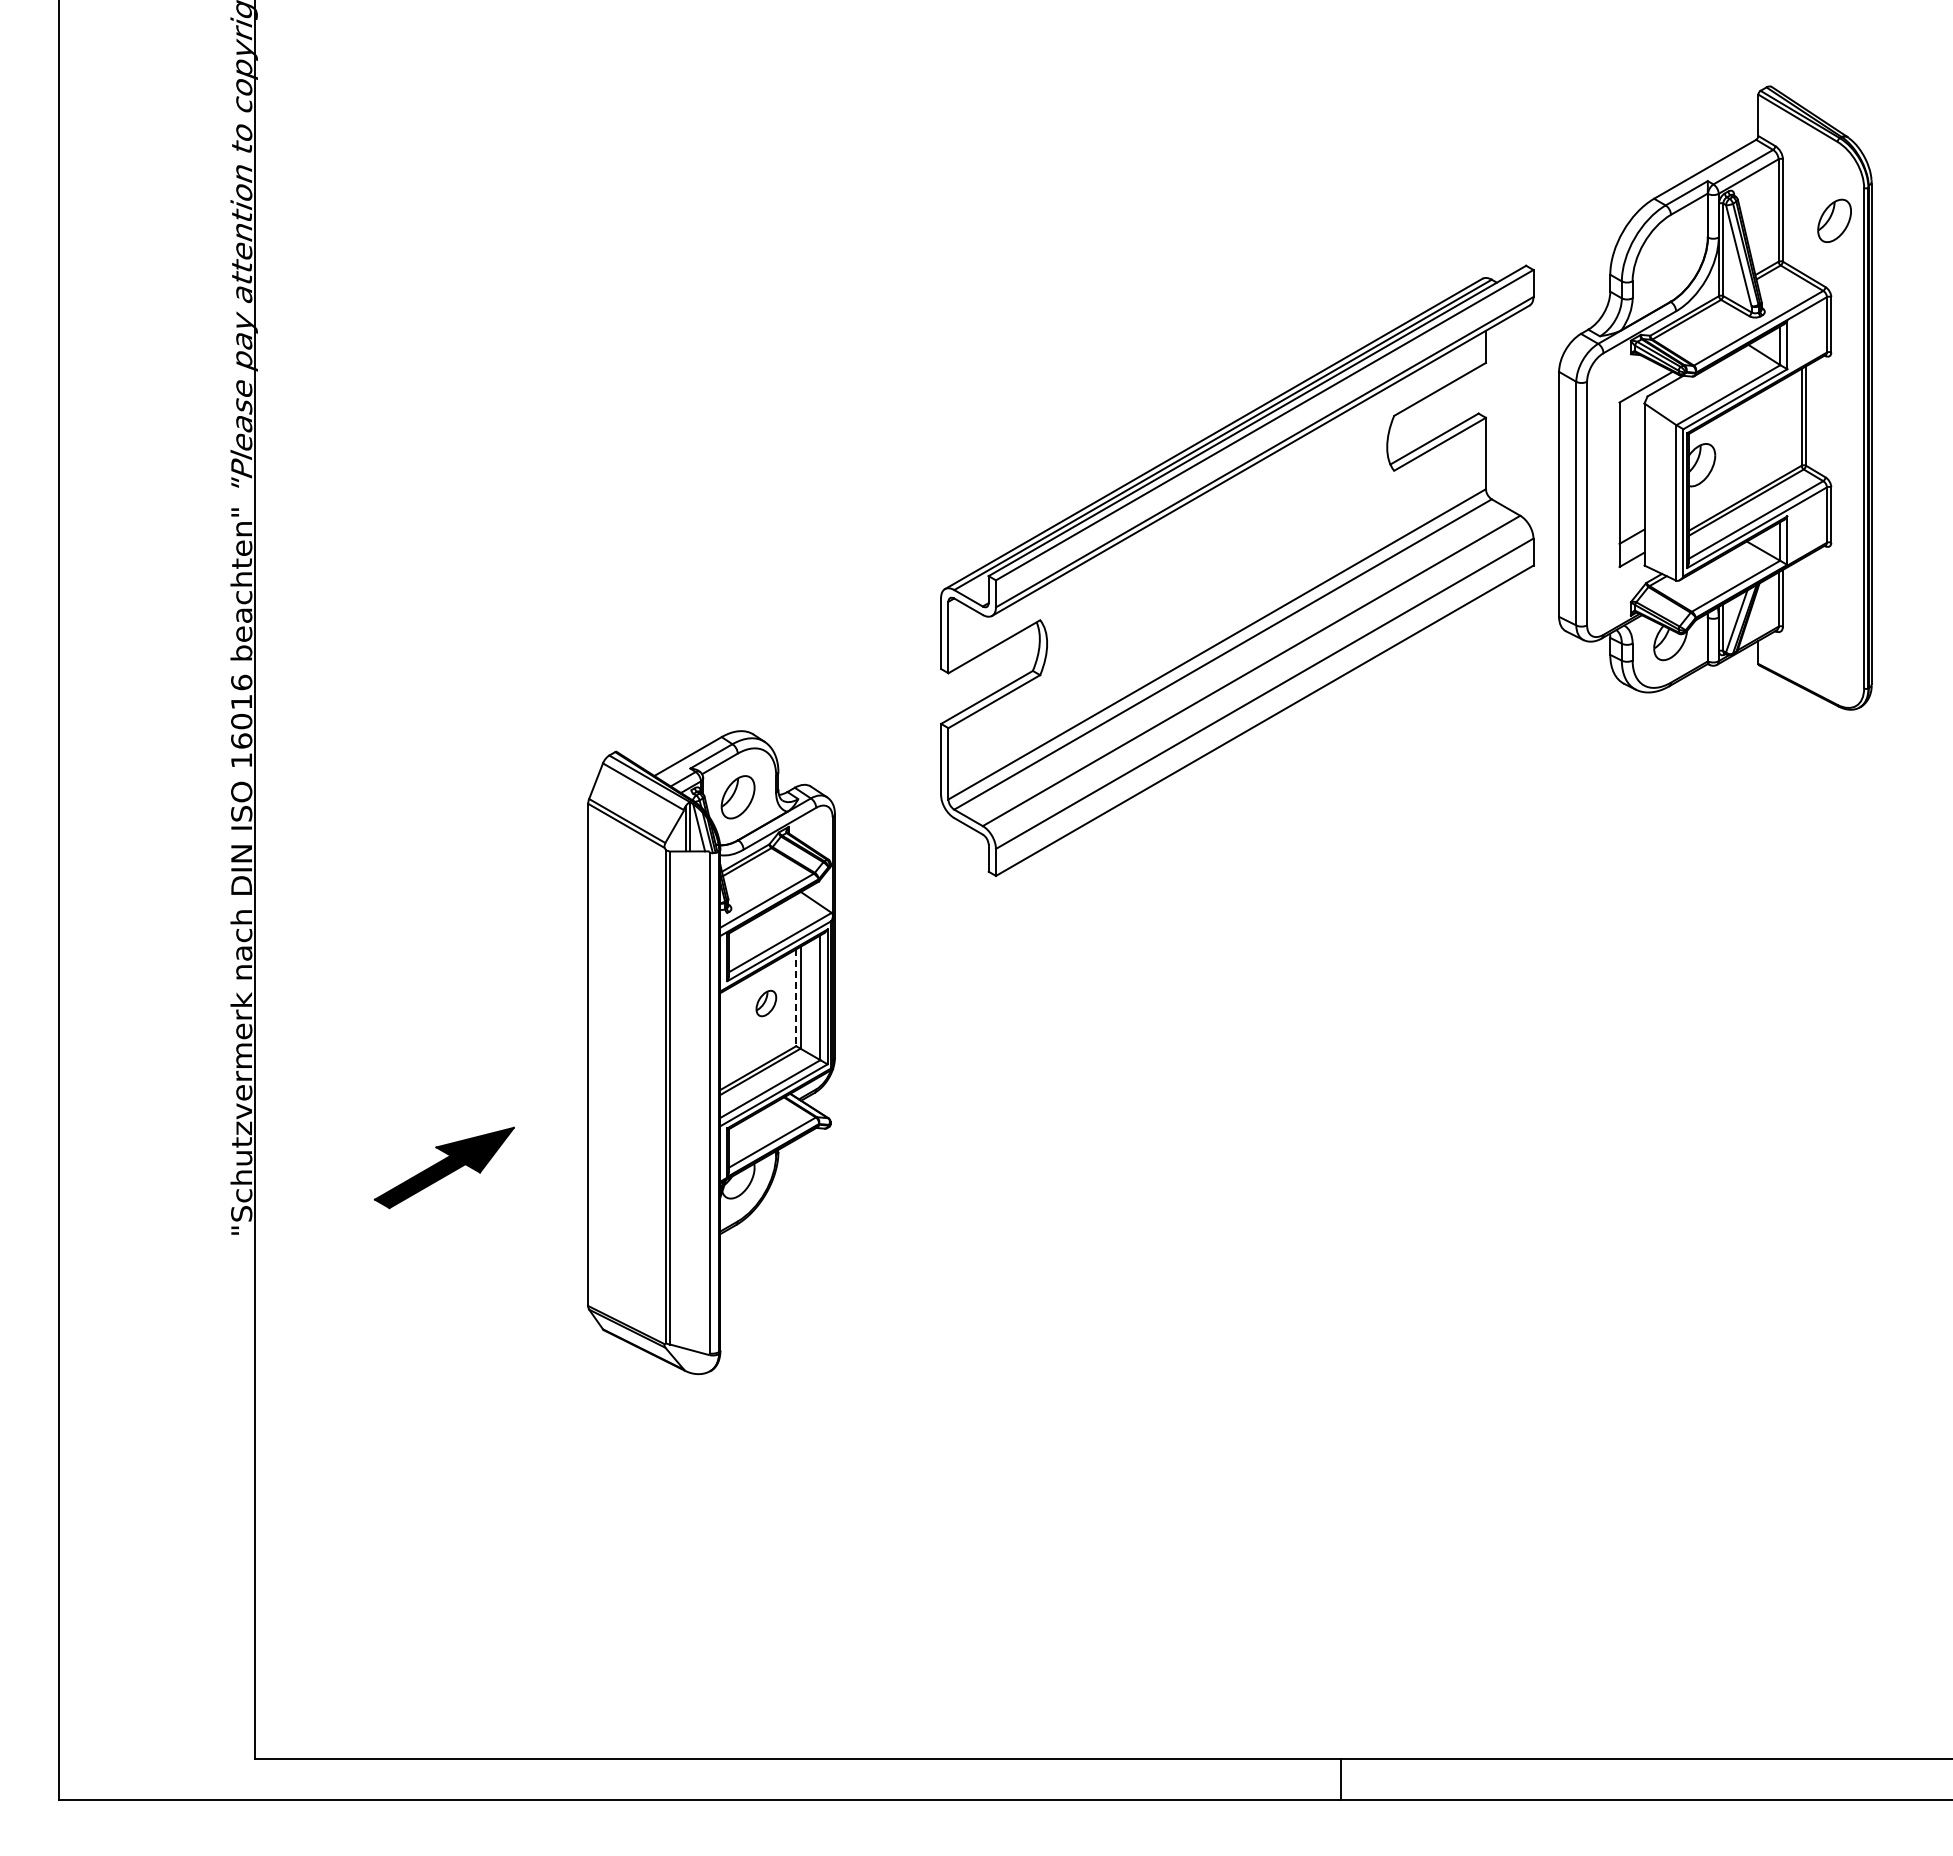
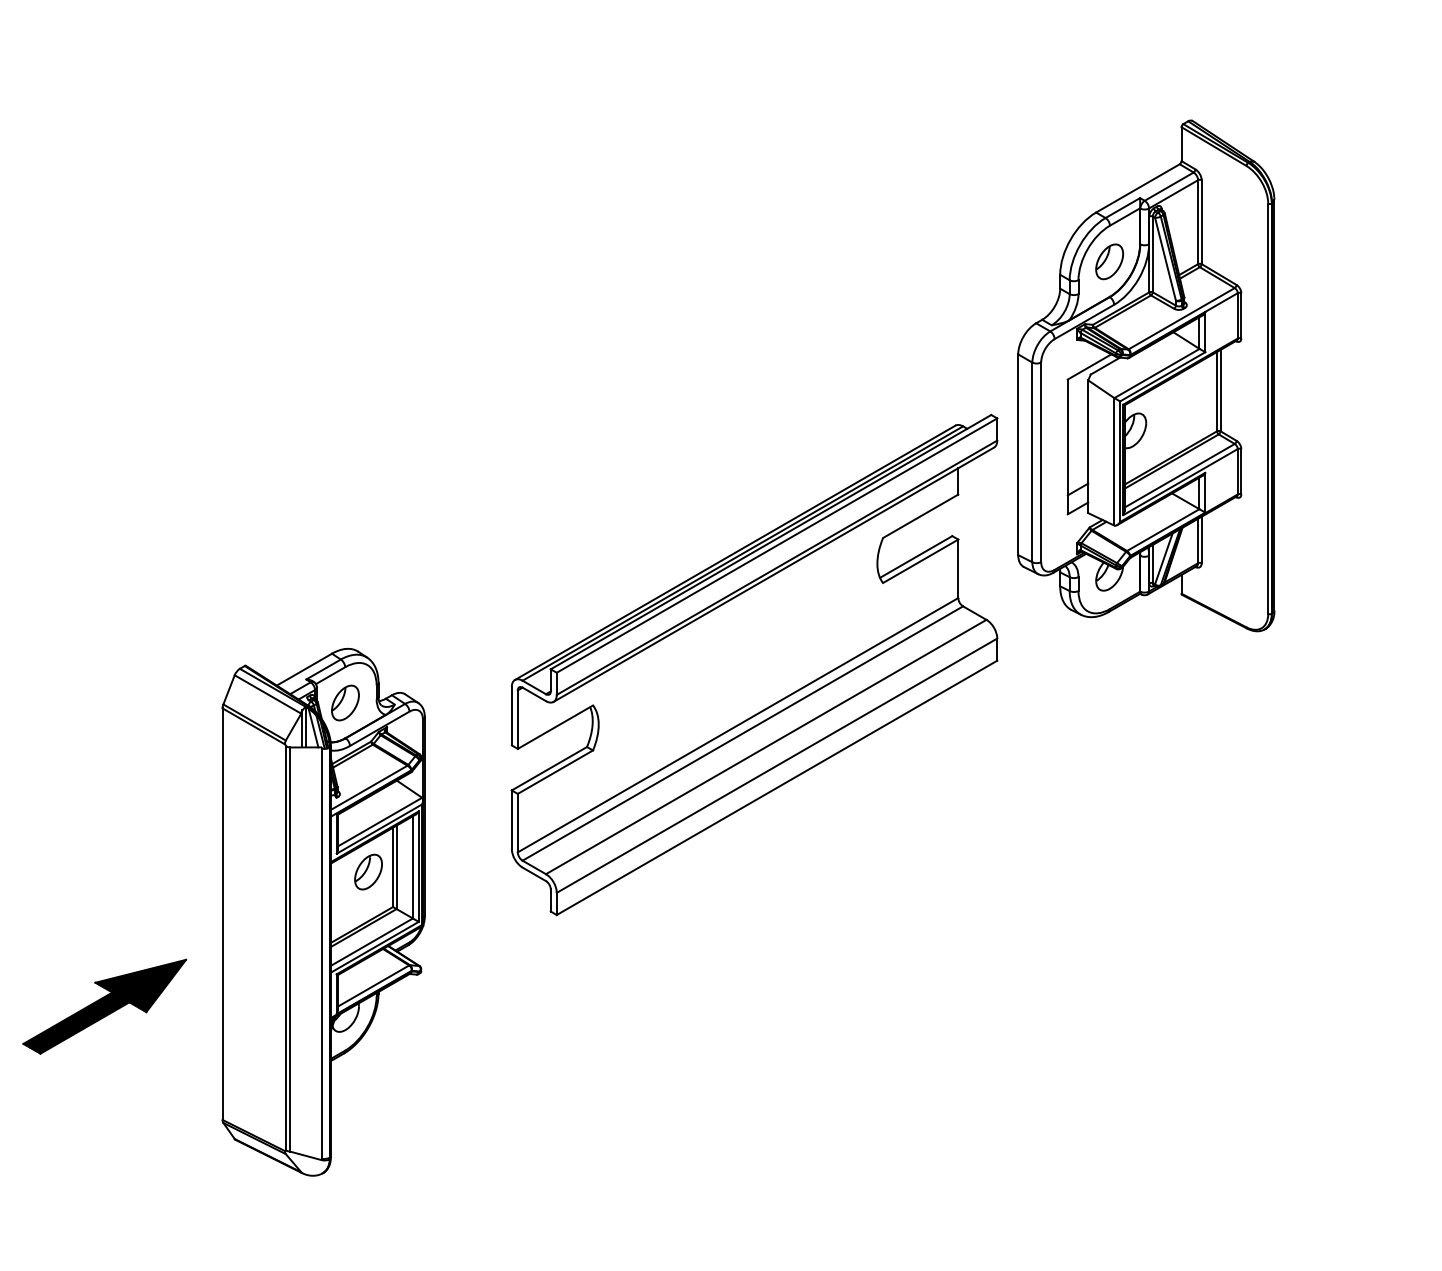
part: (1834, 220) -> (1109, 261), moved
part: (1237, 570) -> (754, 664), moved
line: (796, 998) -> (393, 867), dashed -> solid
part: (766, 1003) -> (368, 872), size x1.67
part: (444, 1167) -> (104, 1006), size x1.43

